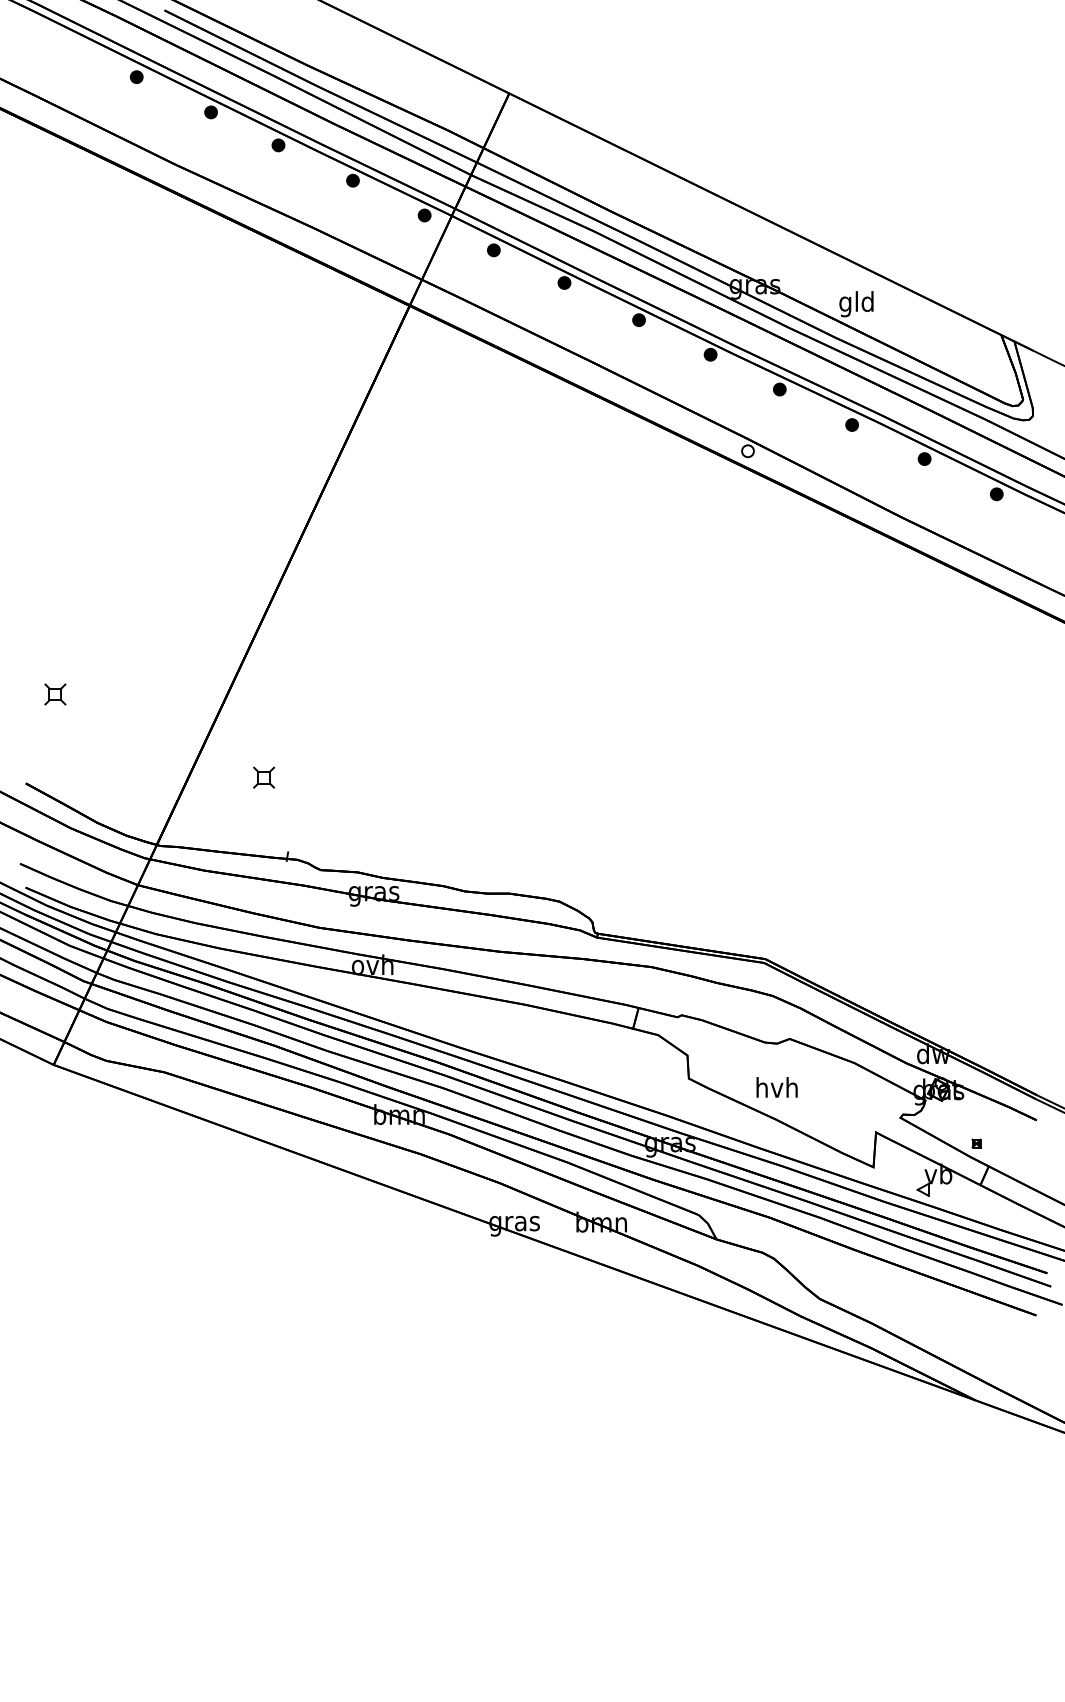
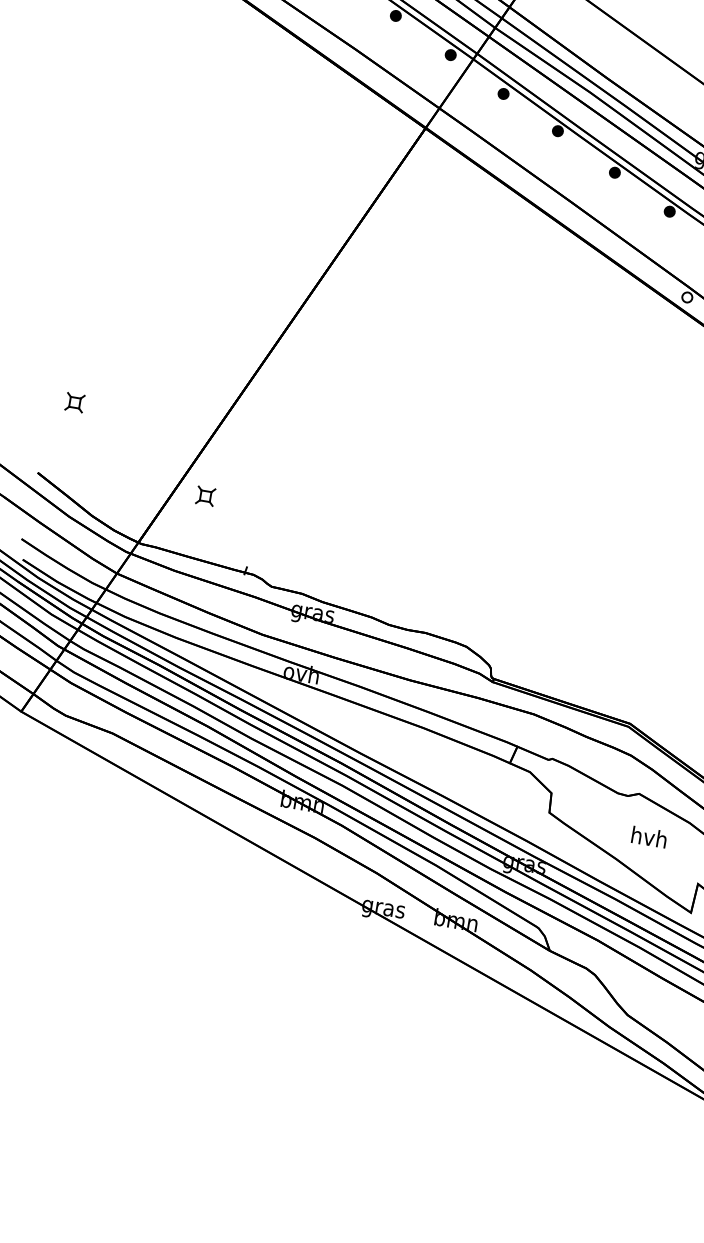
part: (264, 777) -> (206, 496), moved
text: (776, 1087) -> (648, 837), moved

